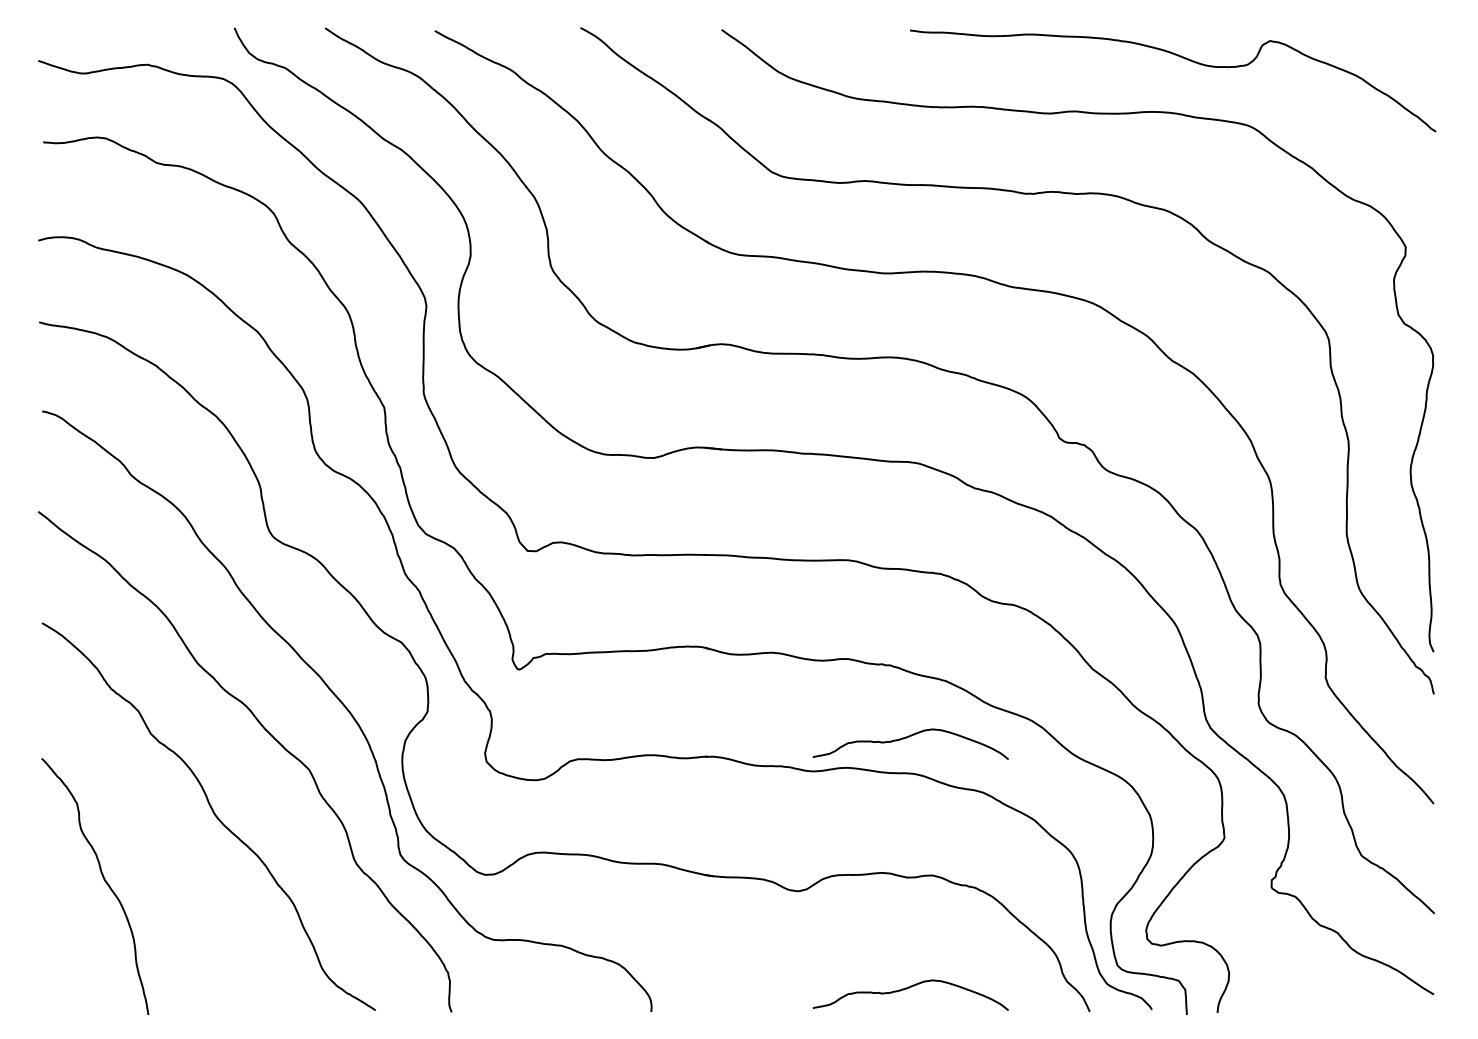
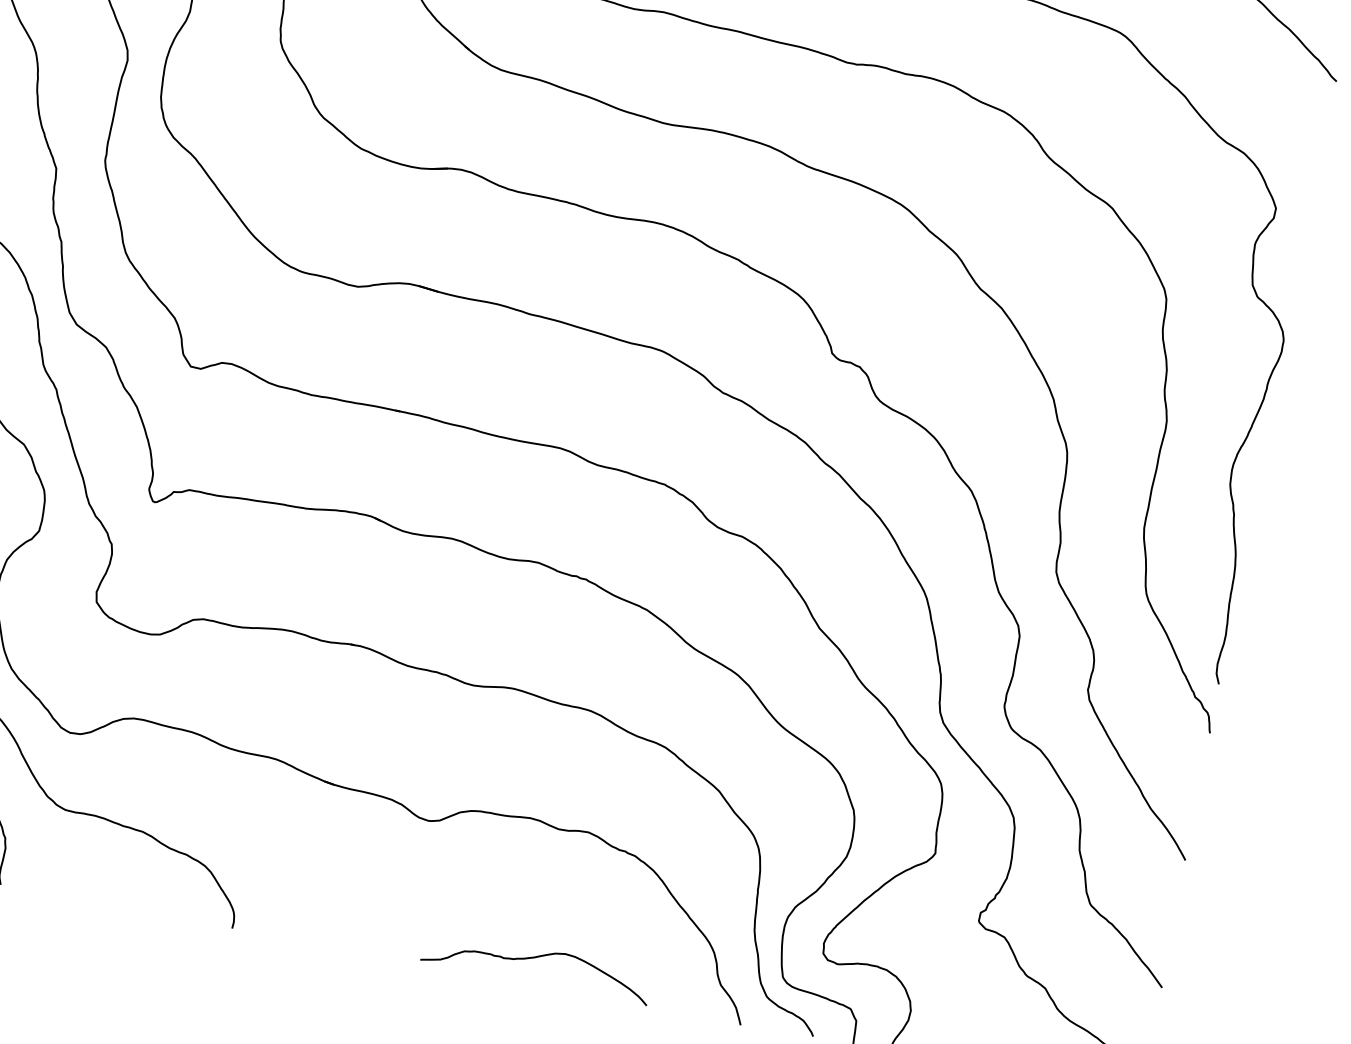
curve: (907, 738) -> (589, 668), removed

